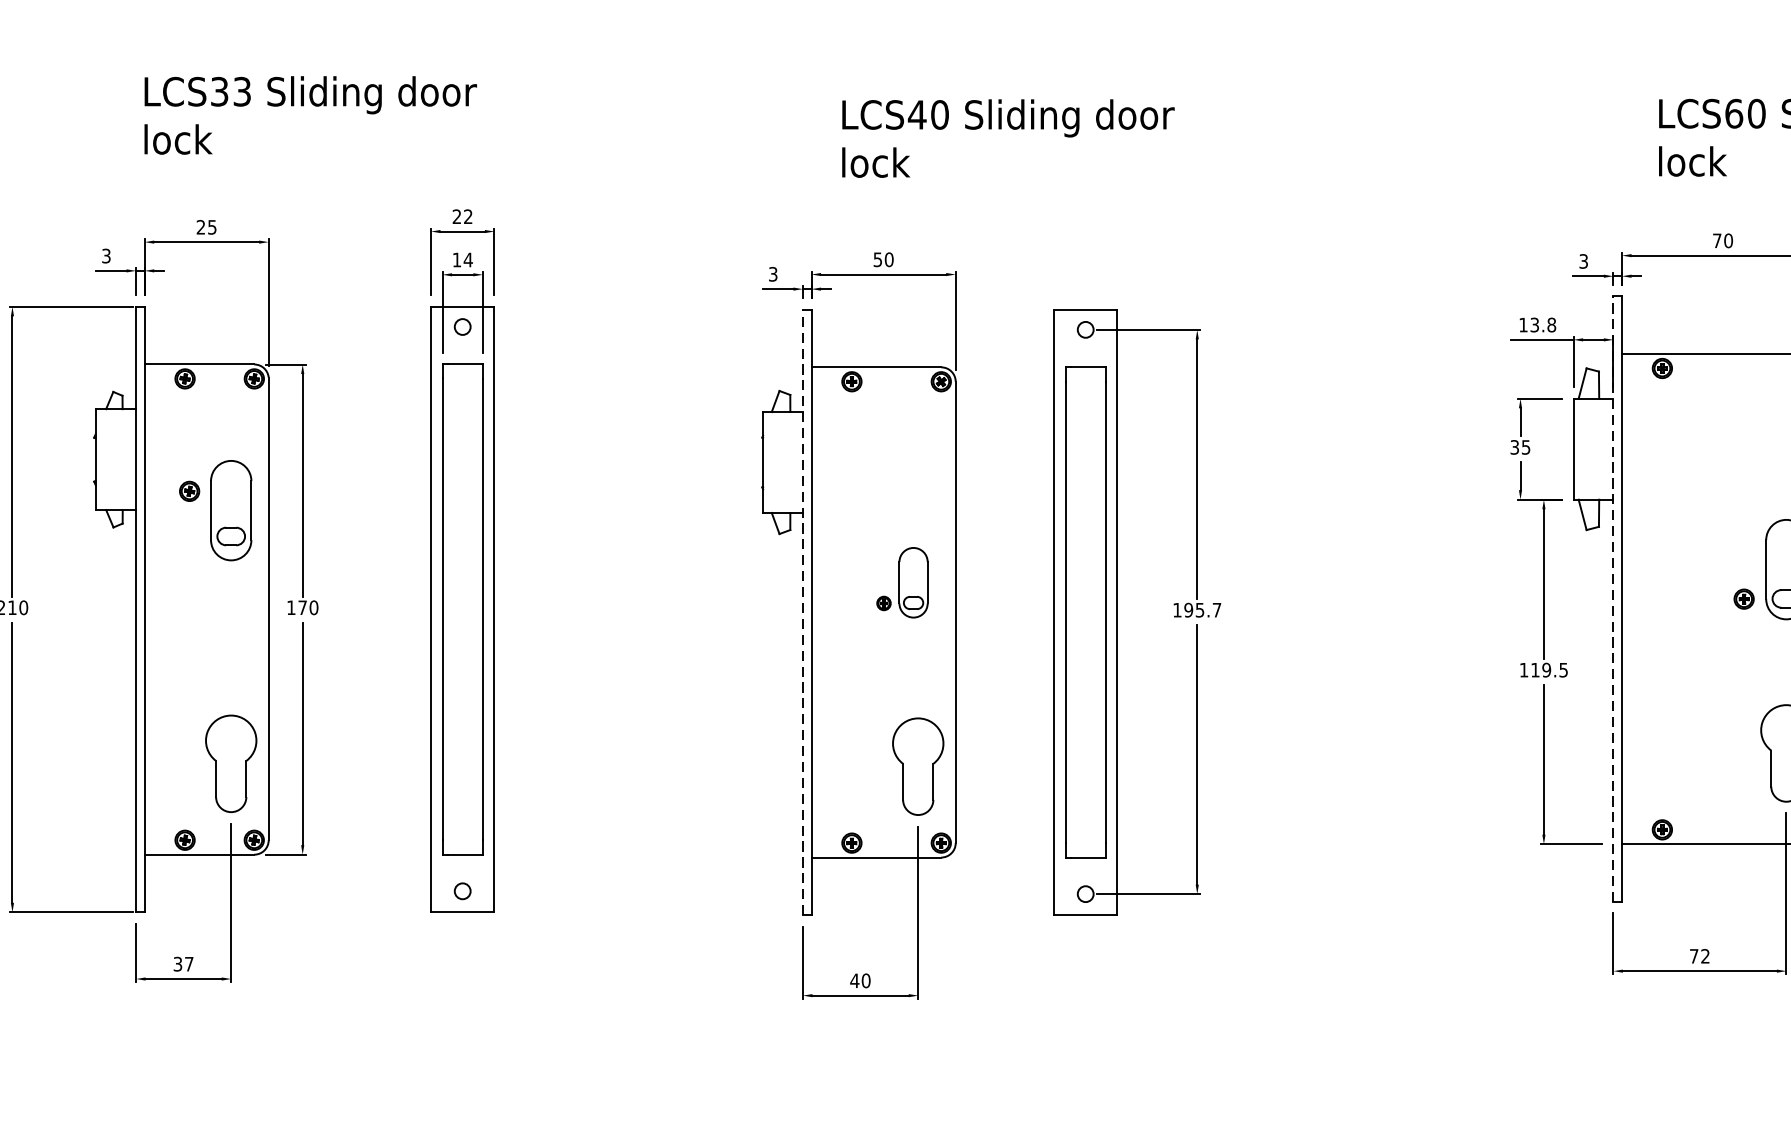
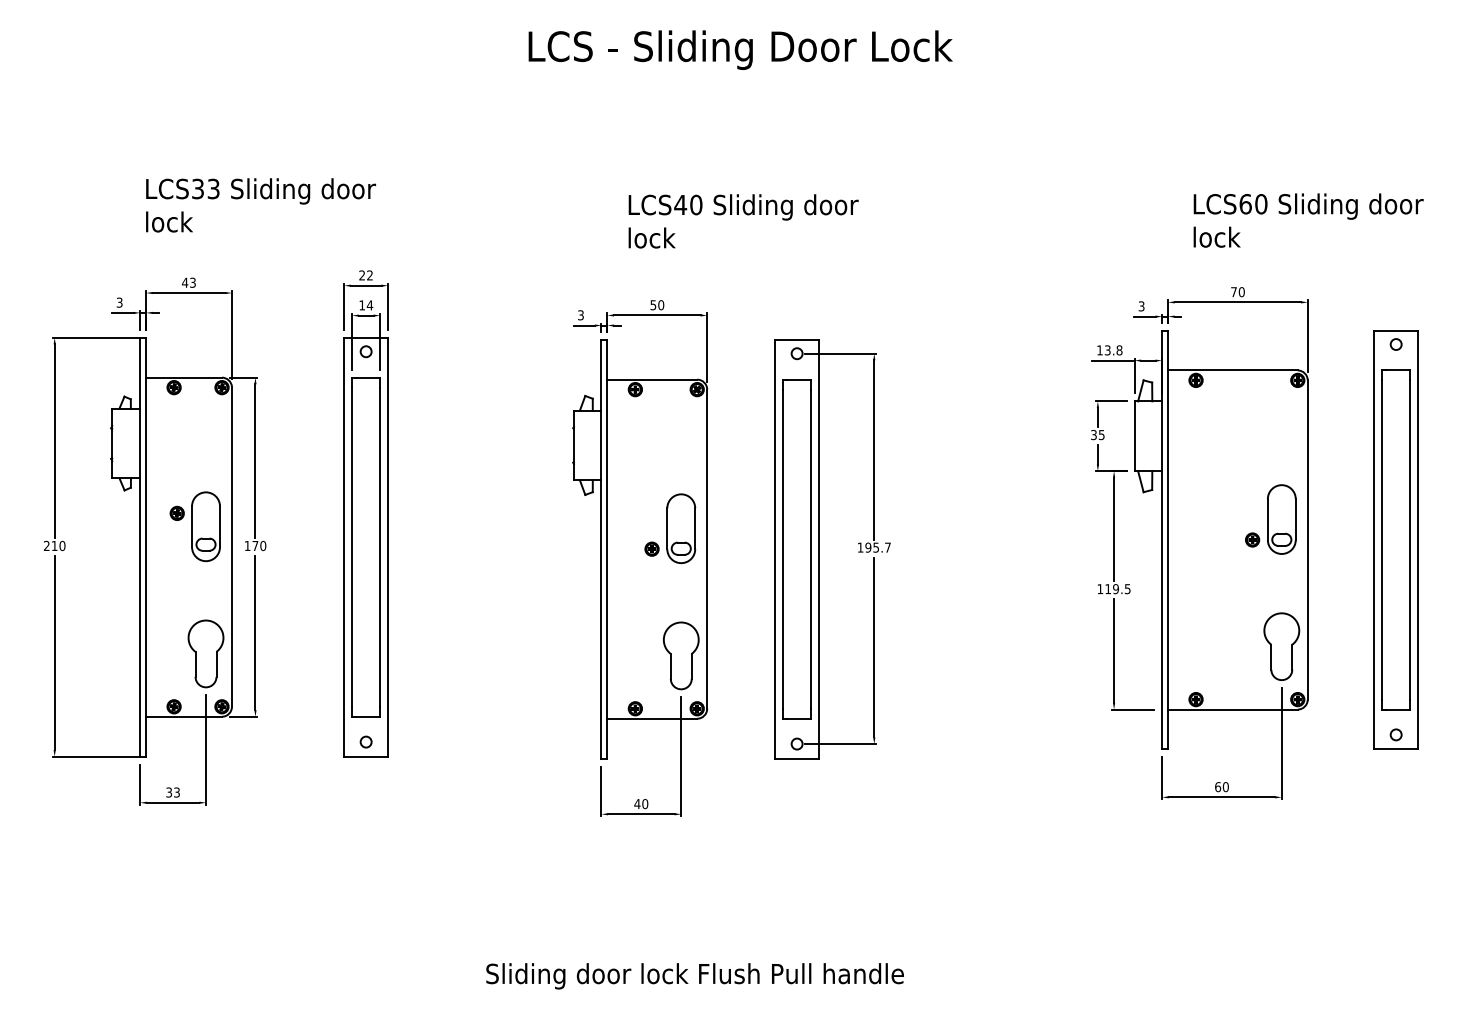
text: (205, 226) -> (188, 282), 25 -> 43
part: (214, 510) -> (194, 526), moved
part: (902, 582) -> (670, 528), size x1.43
line: (1613, 598) -> (1162, 539), dashed -> solid
line: (802, 611) -> (601, 548), dashed -> solid
text: (1699, 956) -> (1221, 787), 72 -> 60
text: (188, 964) -> (176, 792), 37 -> 33

